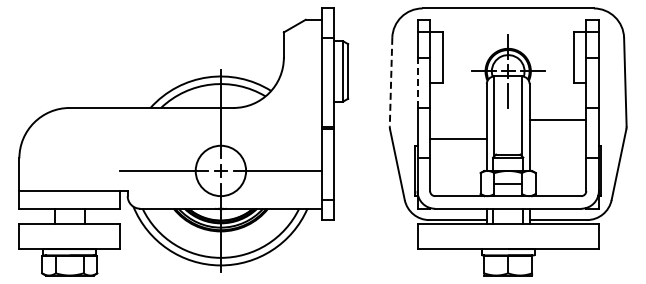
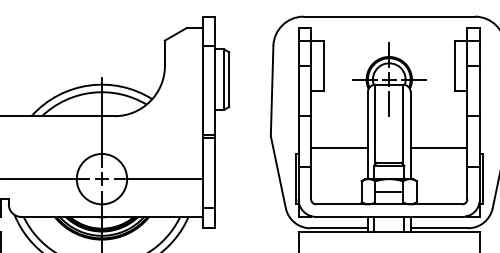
line: (391, 82) -> (272, 90), dashed -> solid
line: (417, 82) -> (298, 90), dashed -> solid
line: (557, 120) -> (438, 147), moved

